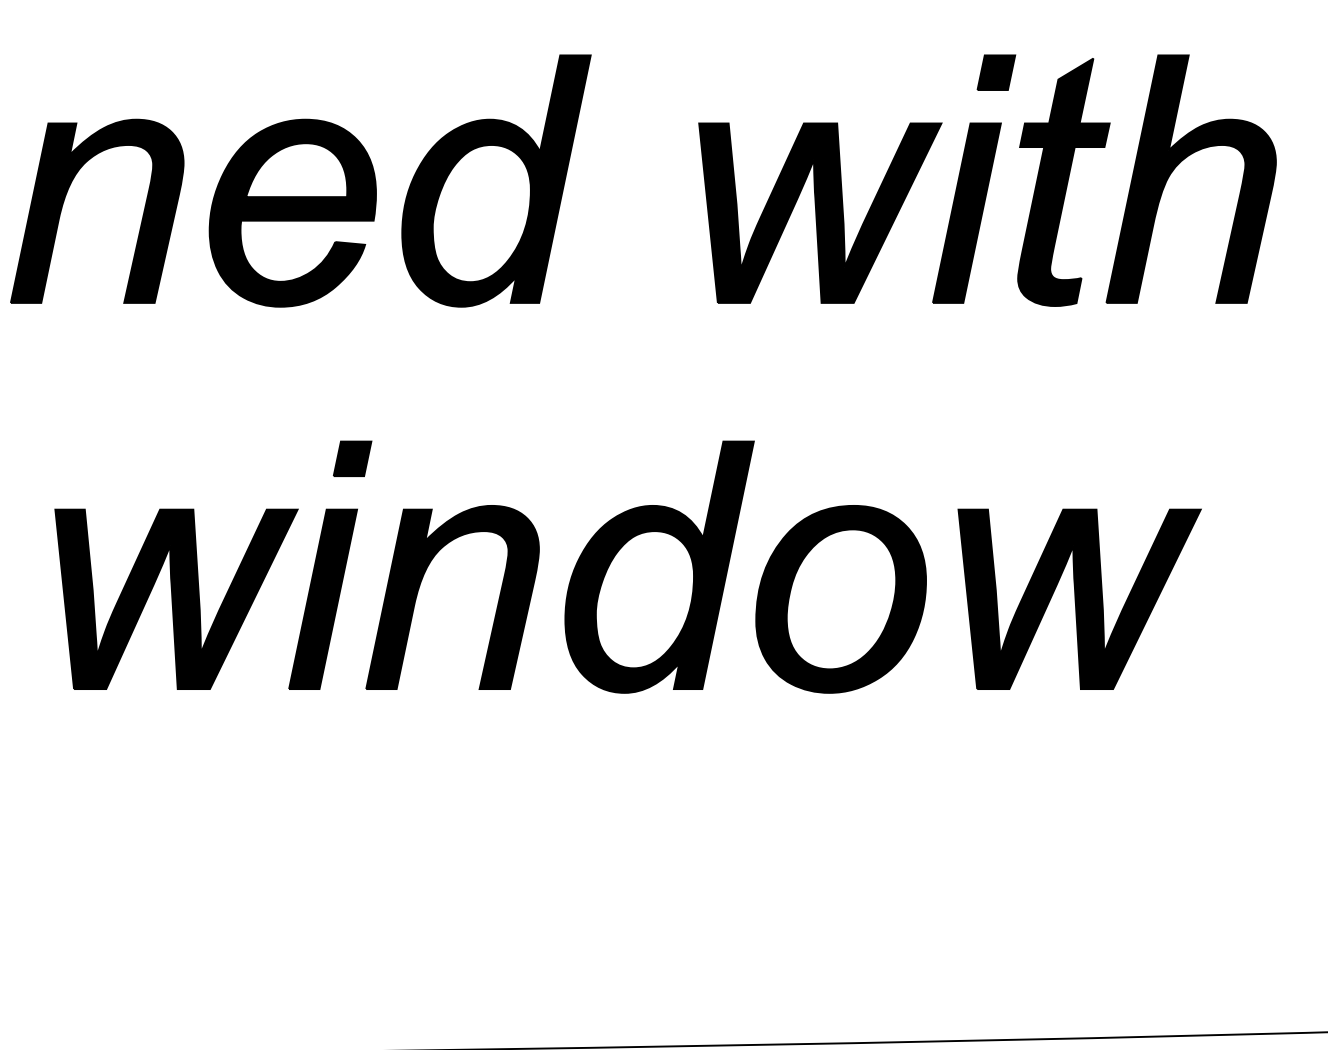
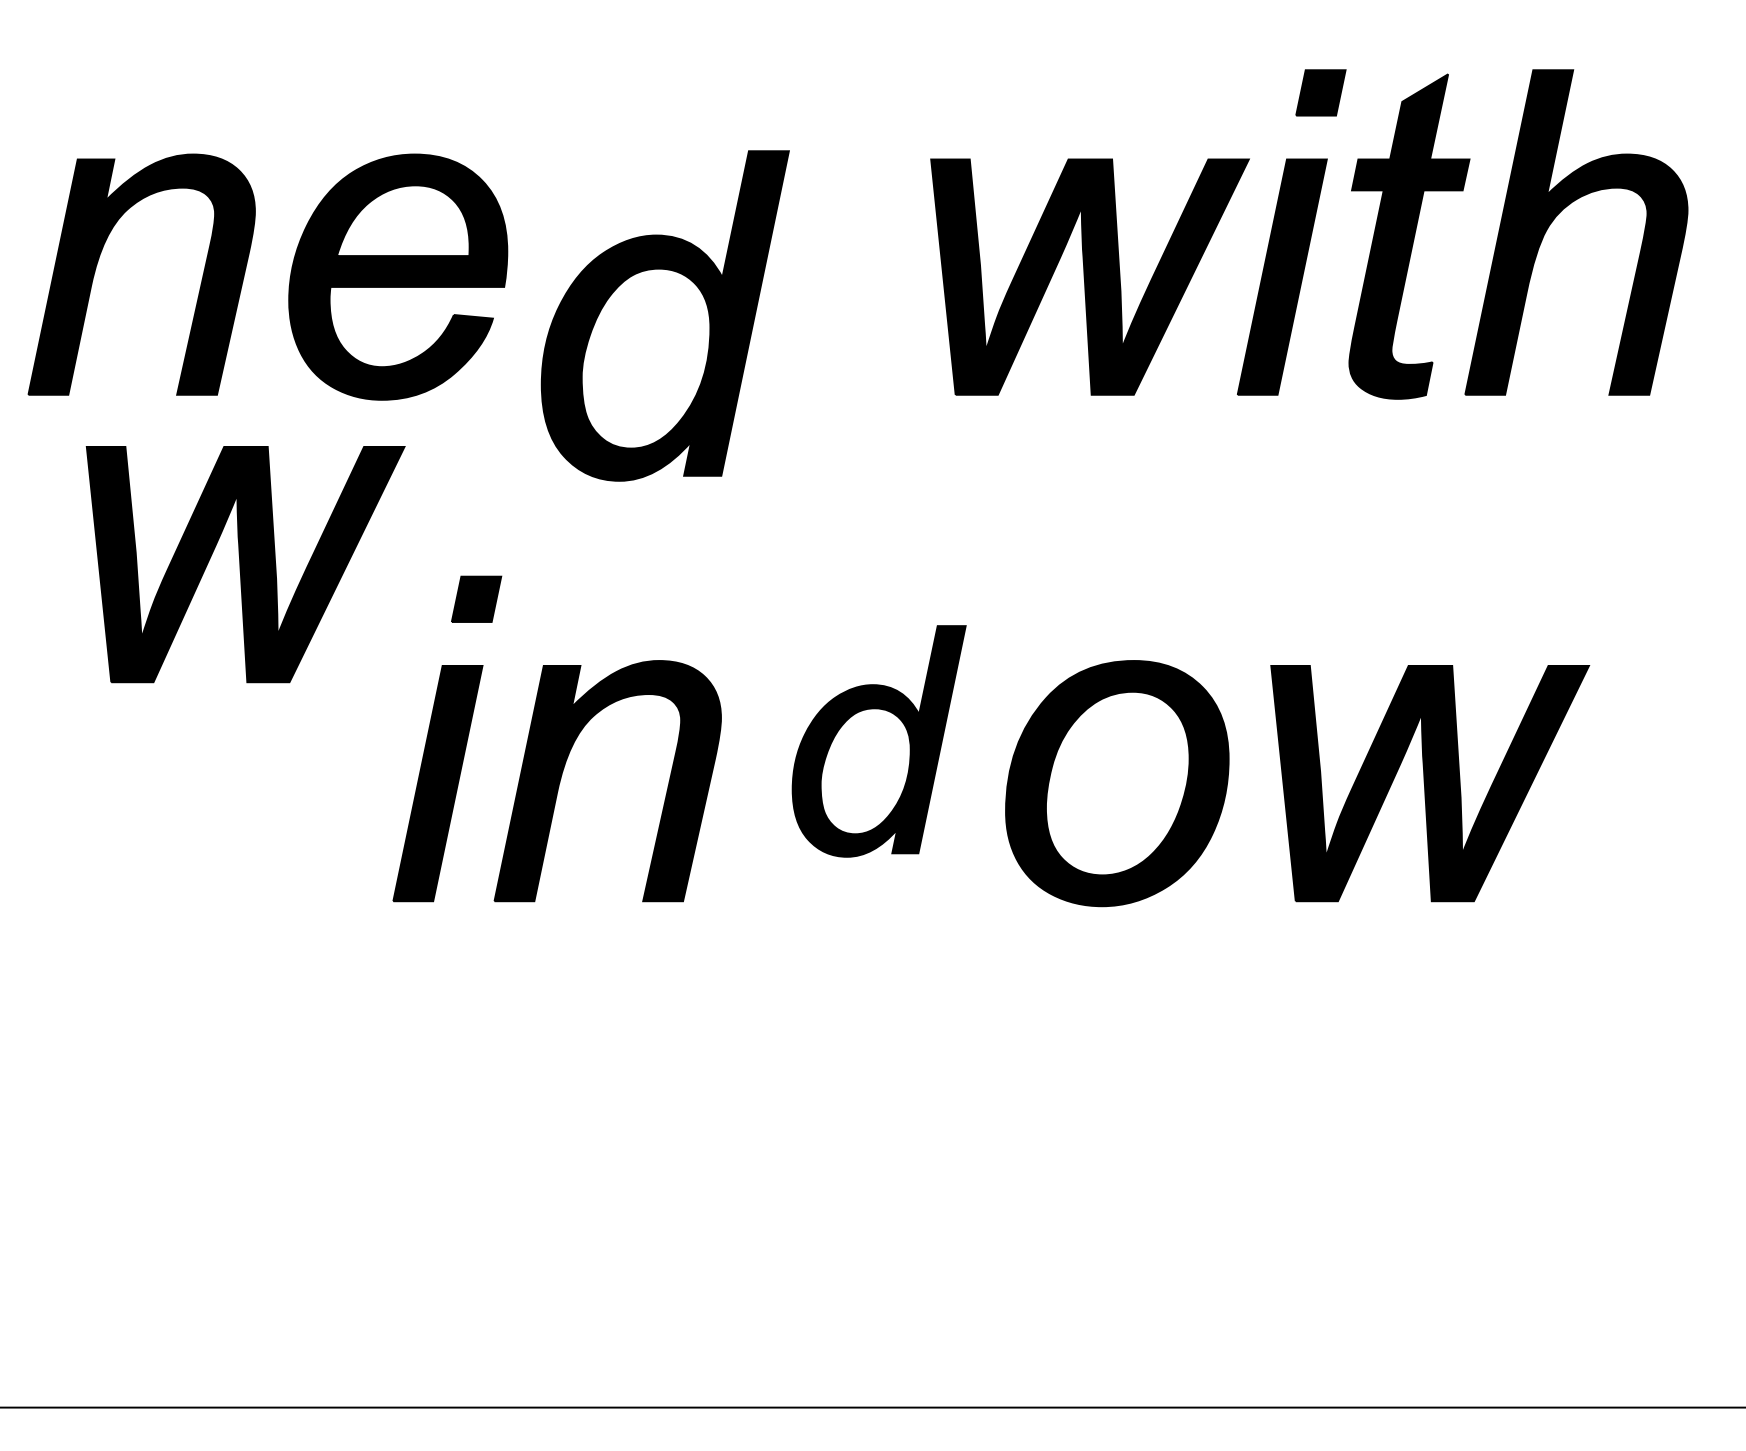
part: (495, 180) -> (664, 315), moved
part: (659, 567) -> (878, 741), size x0.7
part: (176, 599) -> (245, 564), moved

